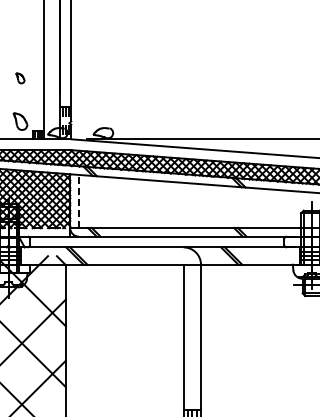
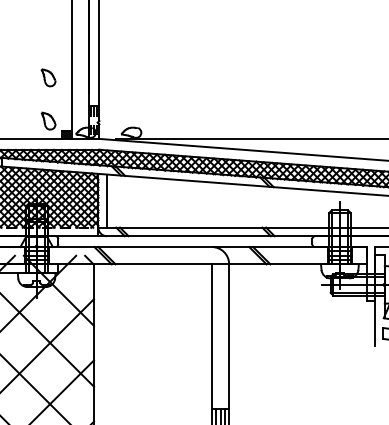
part: (20, 77) -> (48, 77), size x1.67
line: (79, 201) -> (107, 201), dashed -> solid

